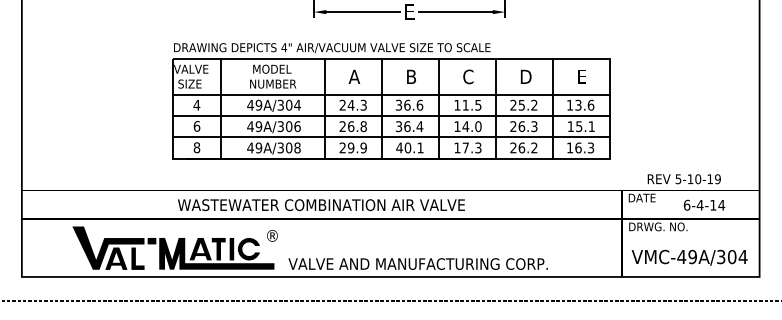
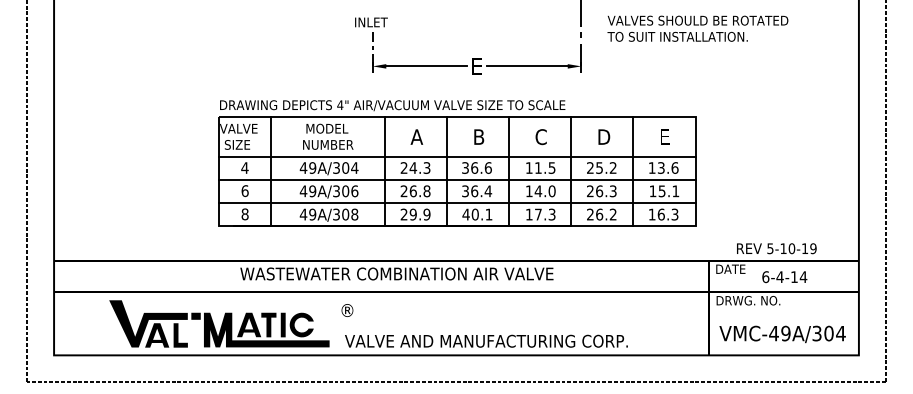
text: (321, 204) -> (396, 273), moved
text: (704, 205) -> (784, 277), moved
text: (272, 235) -> (347, 310), moved

